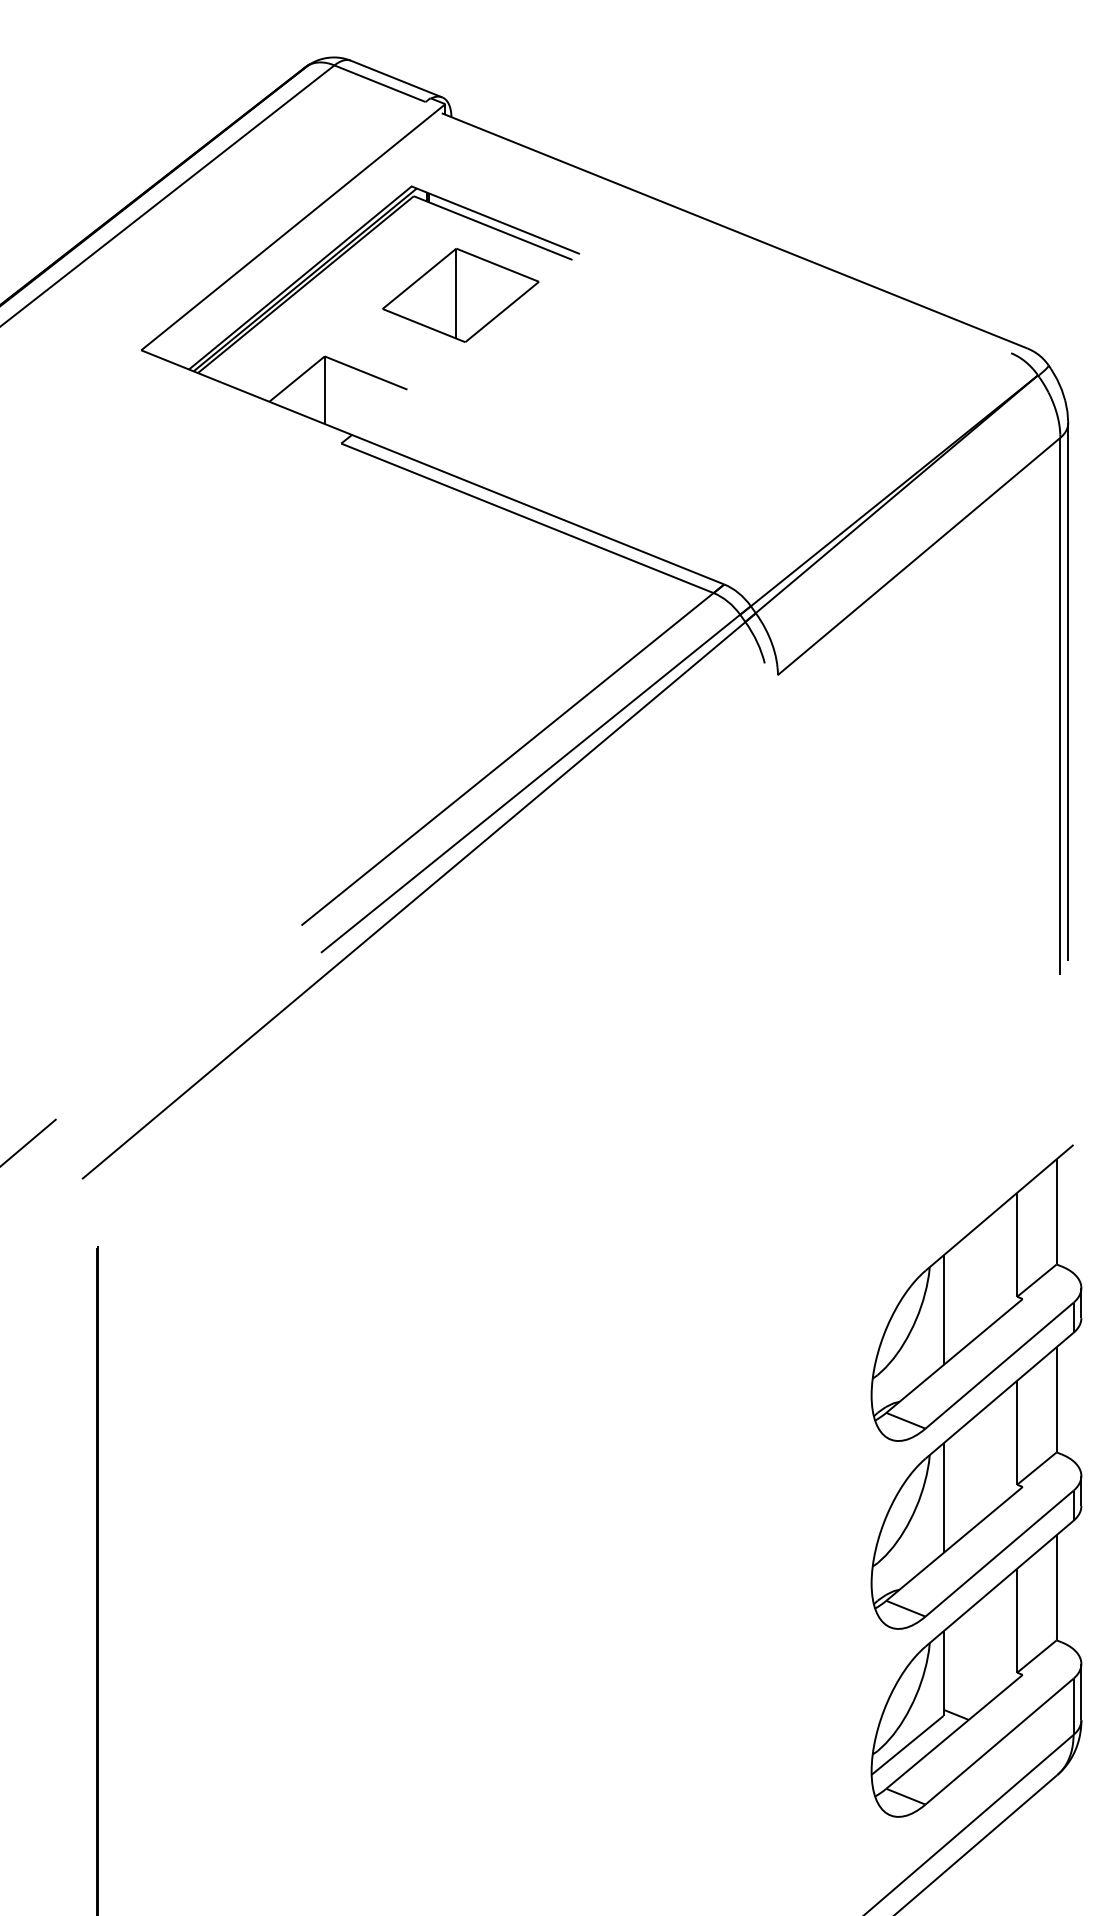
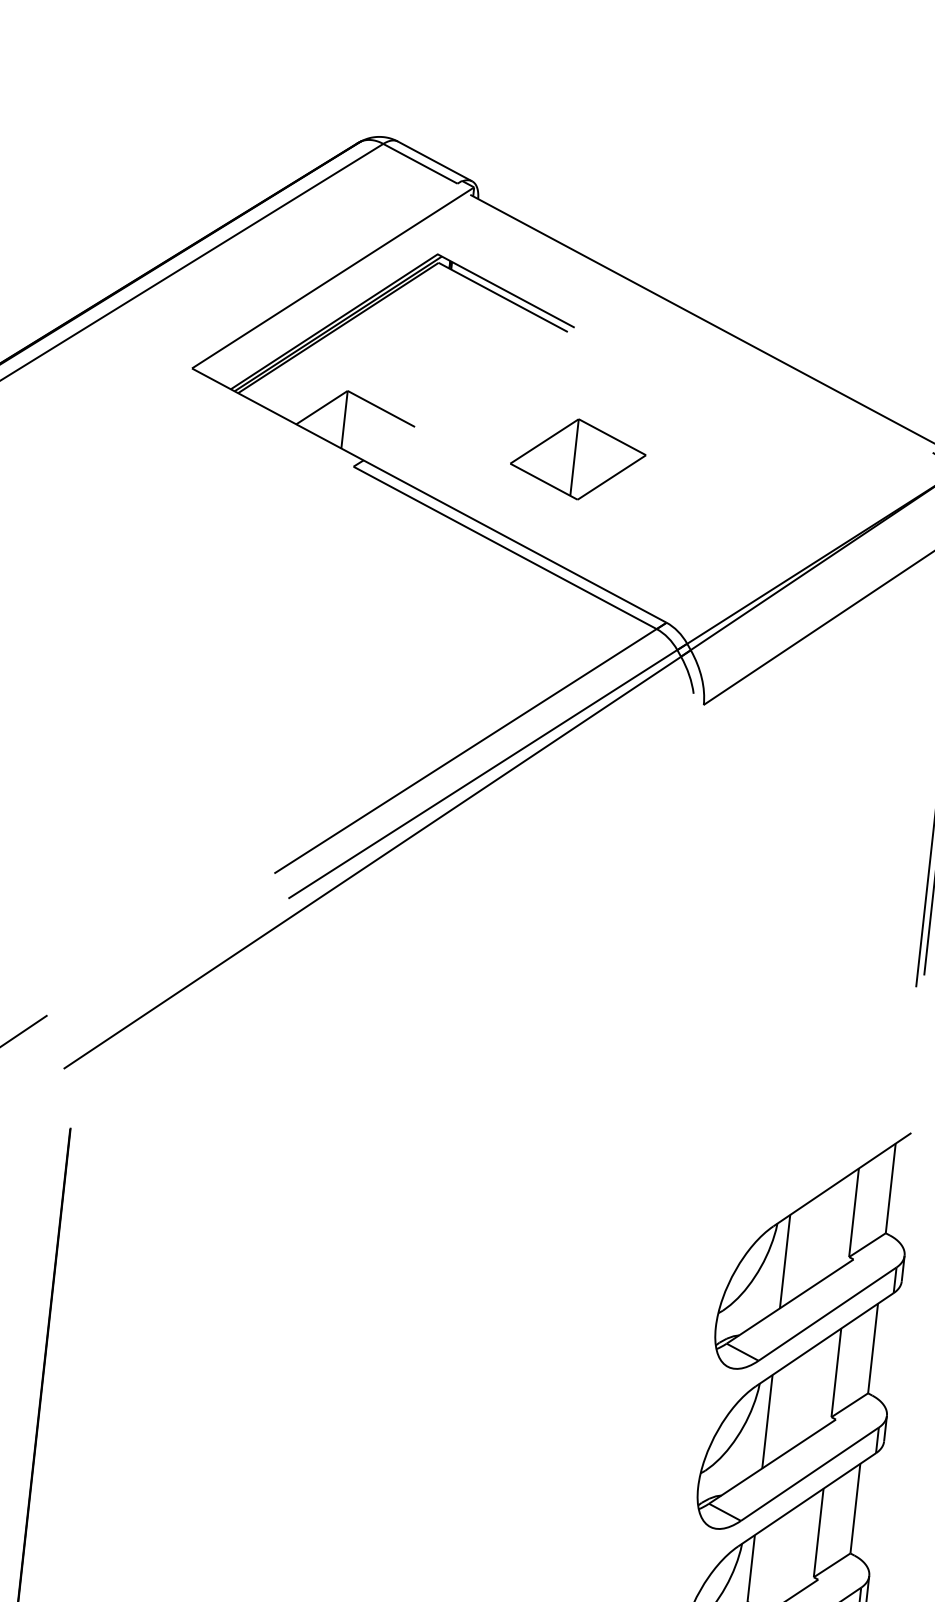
part: (460, 295) -> (577, 459), moved

